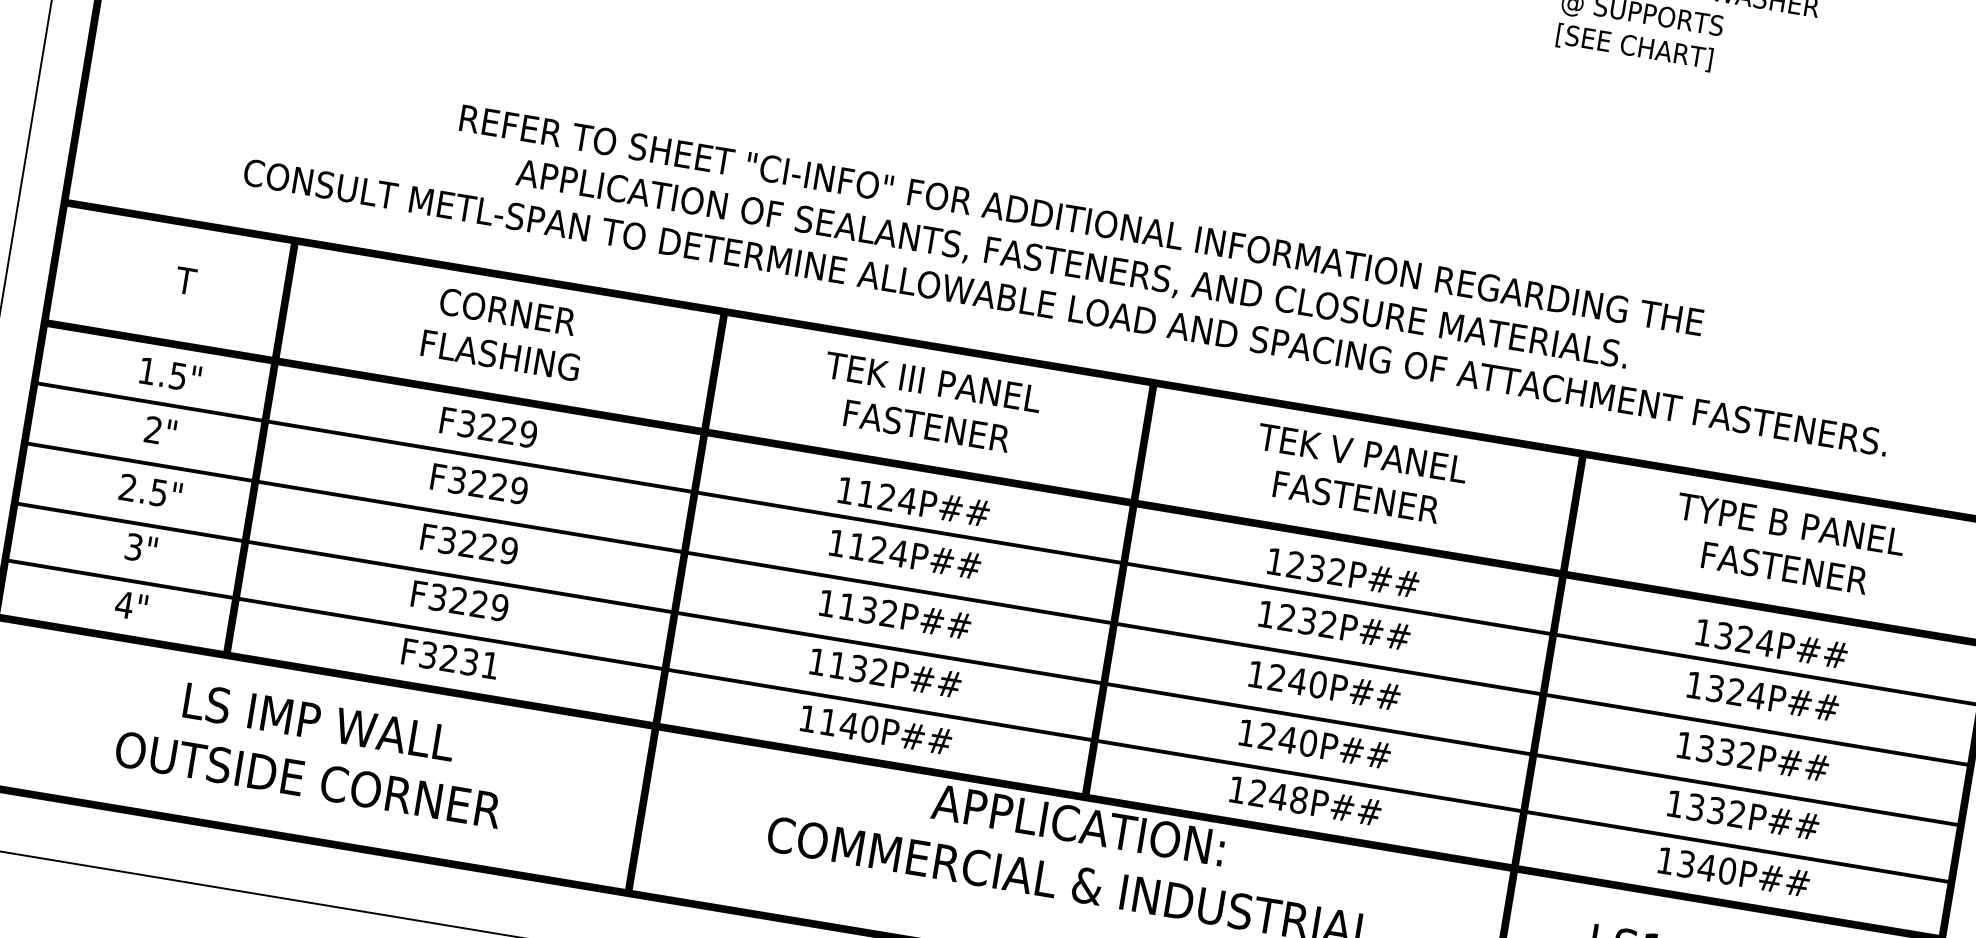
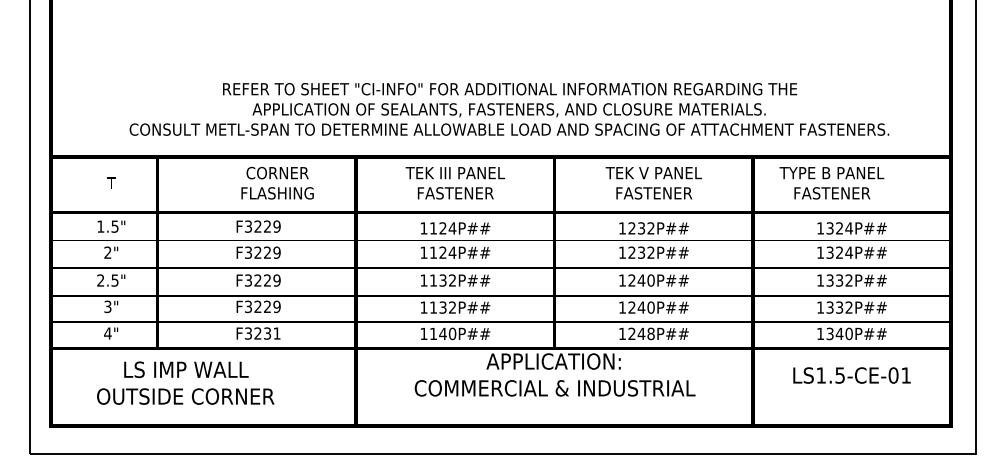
text: (504, 332) -> (277, 182), moved
text: (1786, 546) -> (831, 183), moved
text: (312, 749) -> (185, 382), moved

